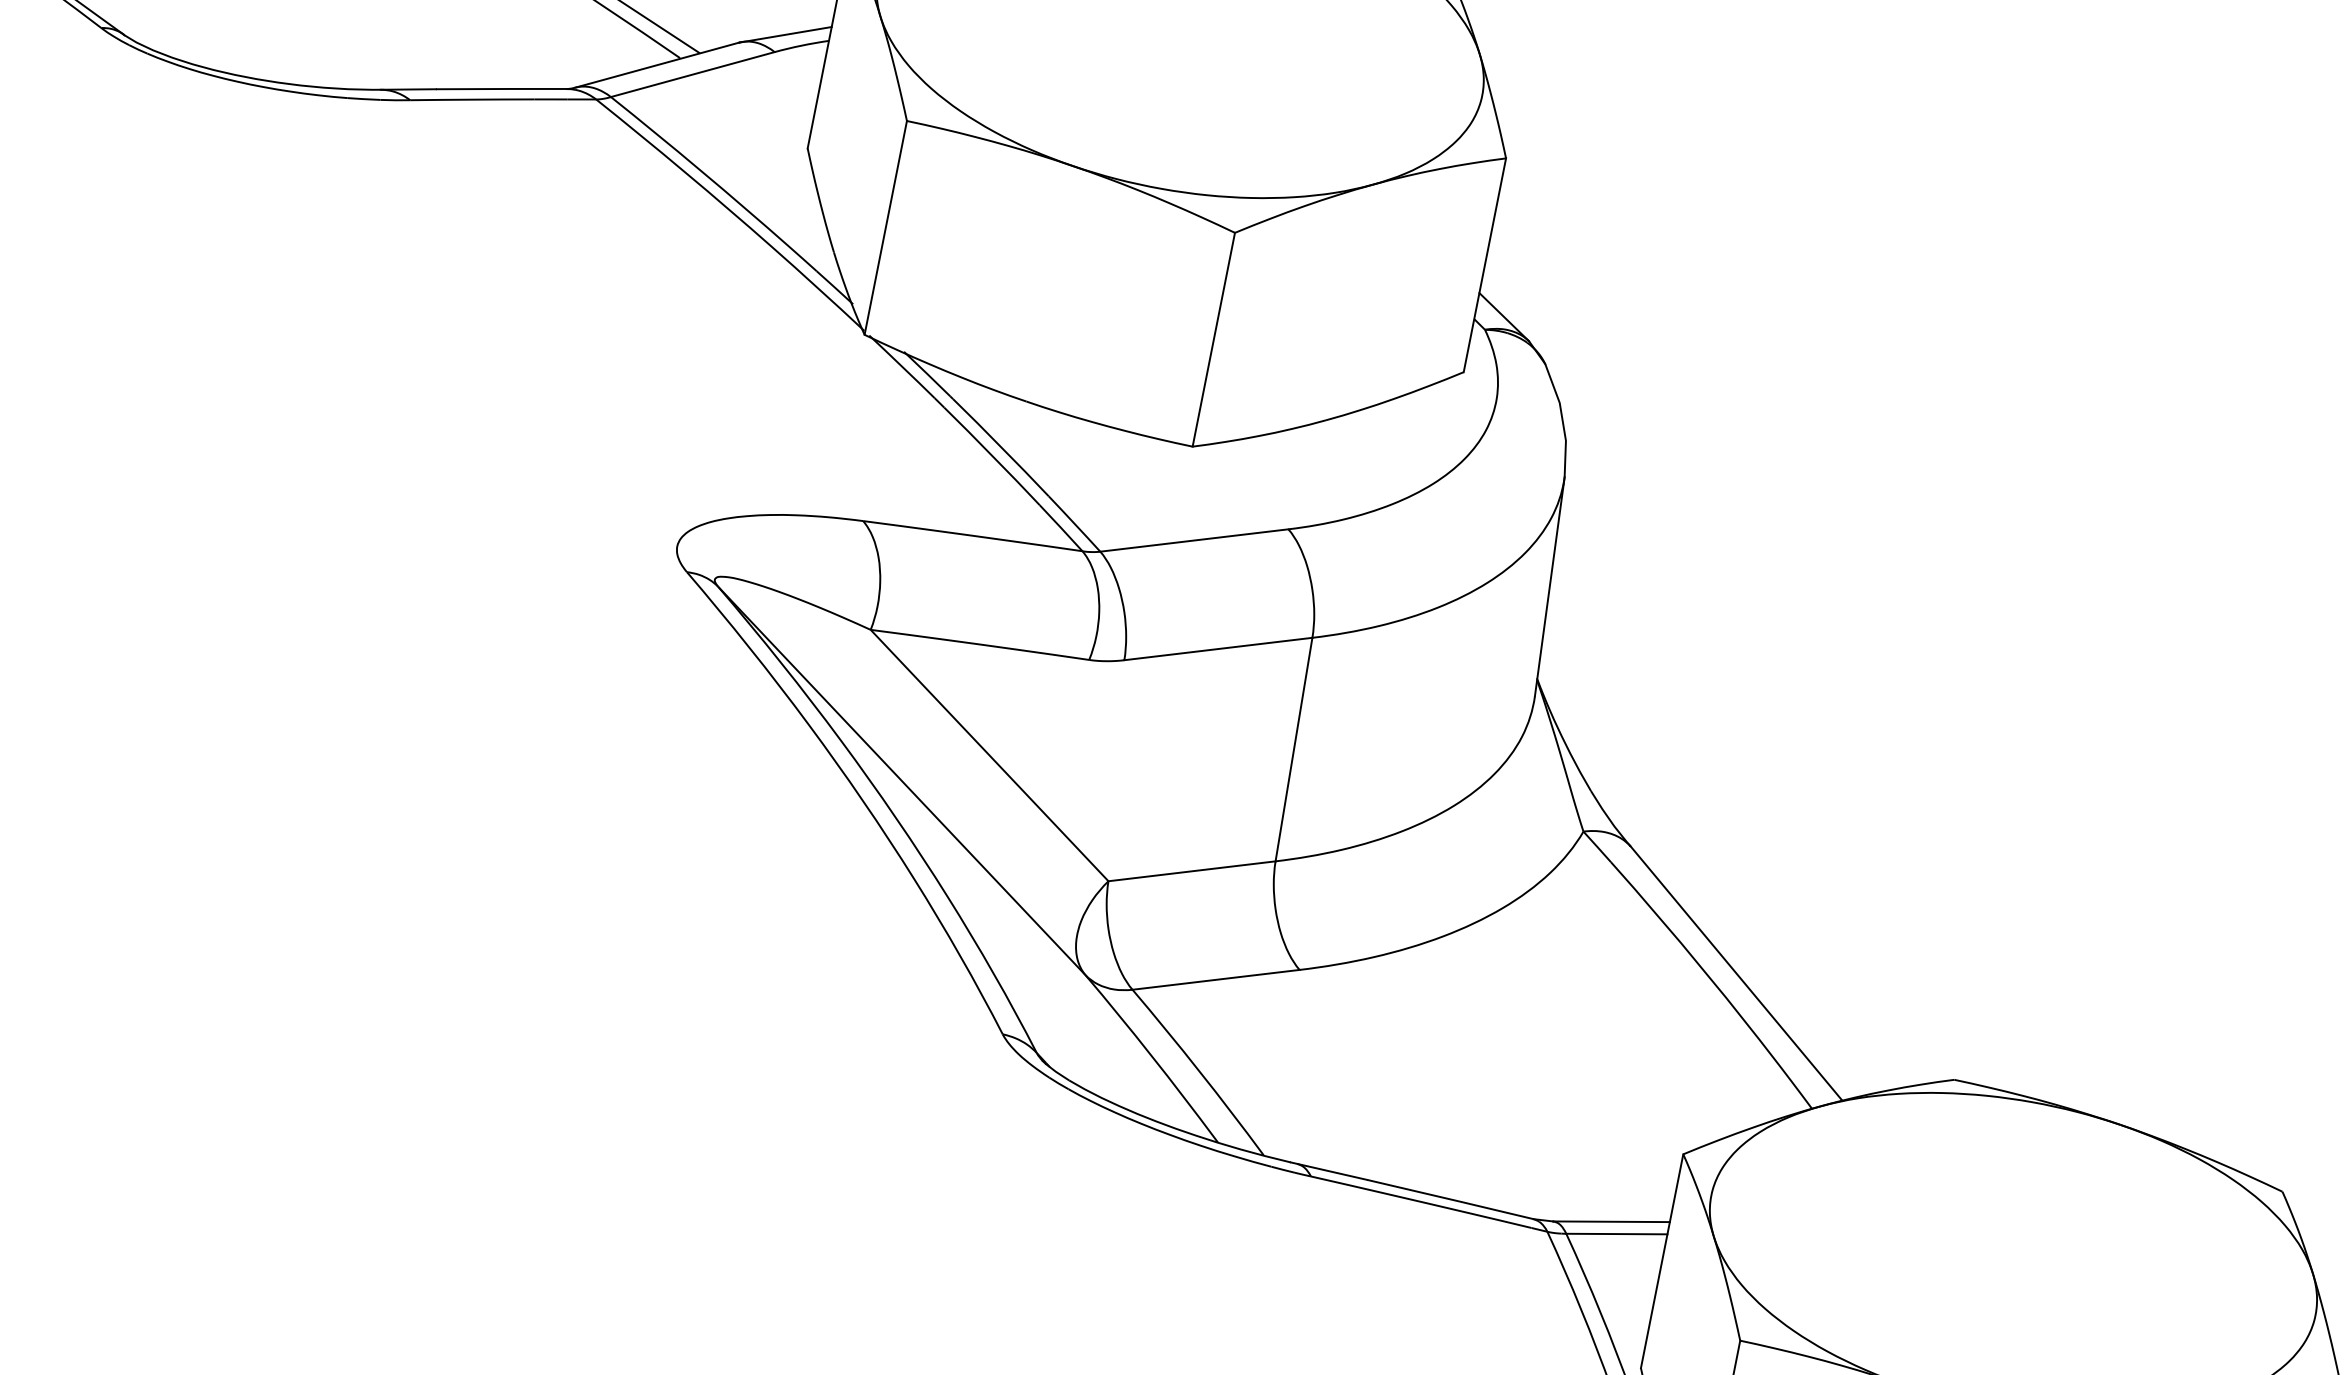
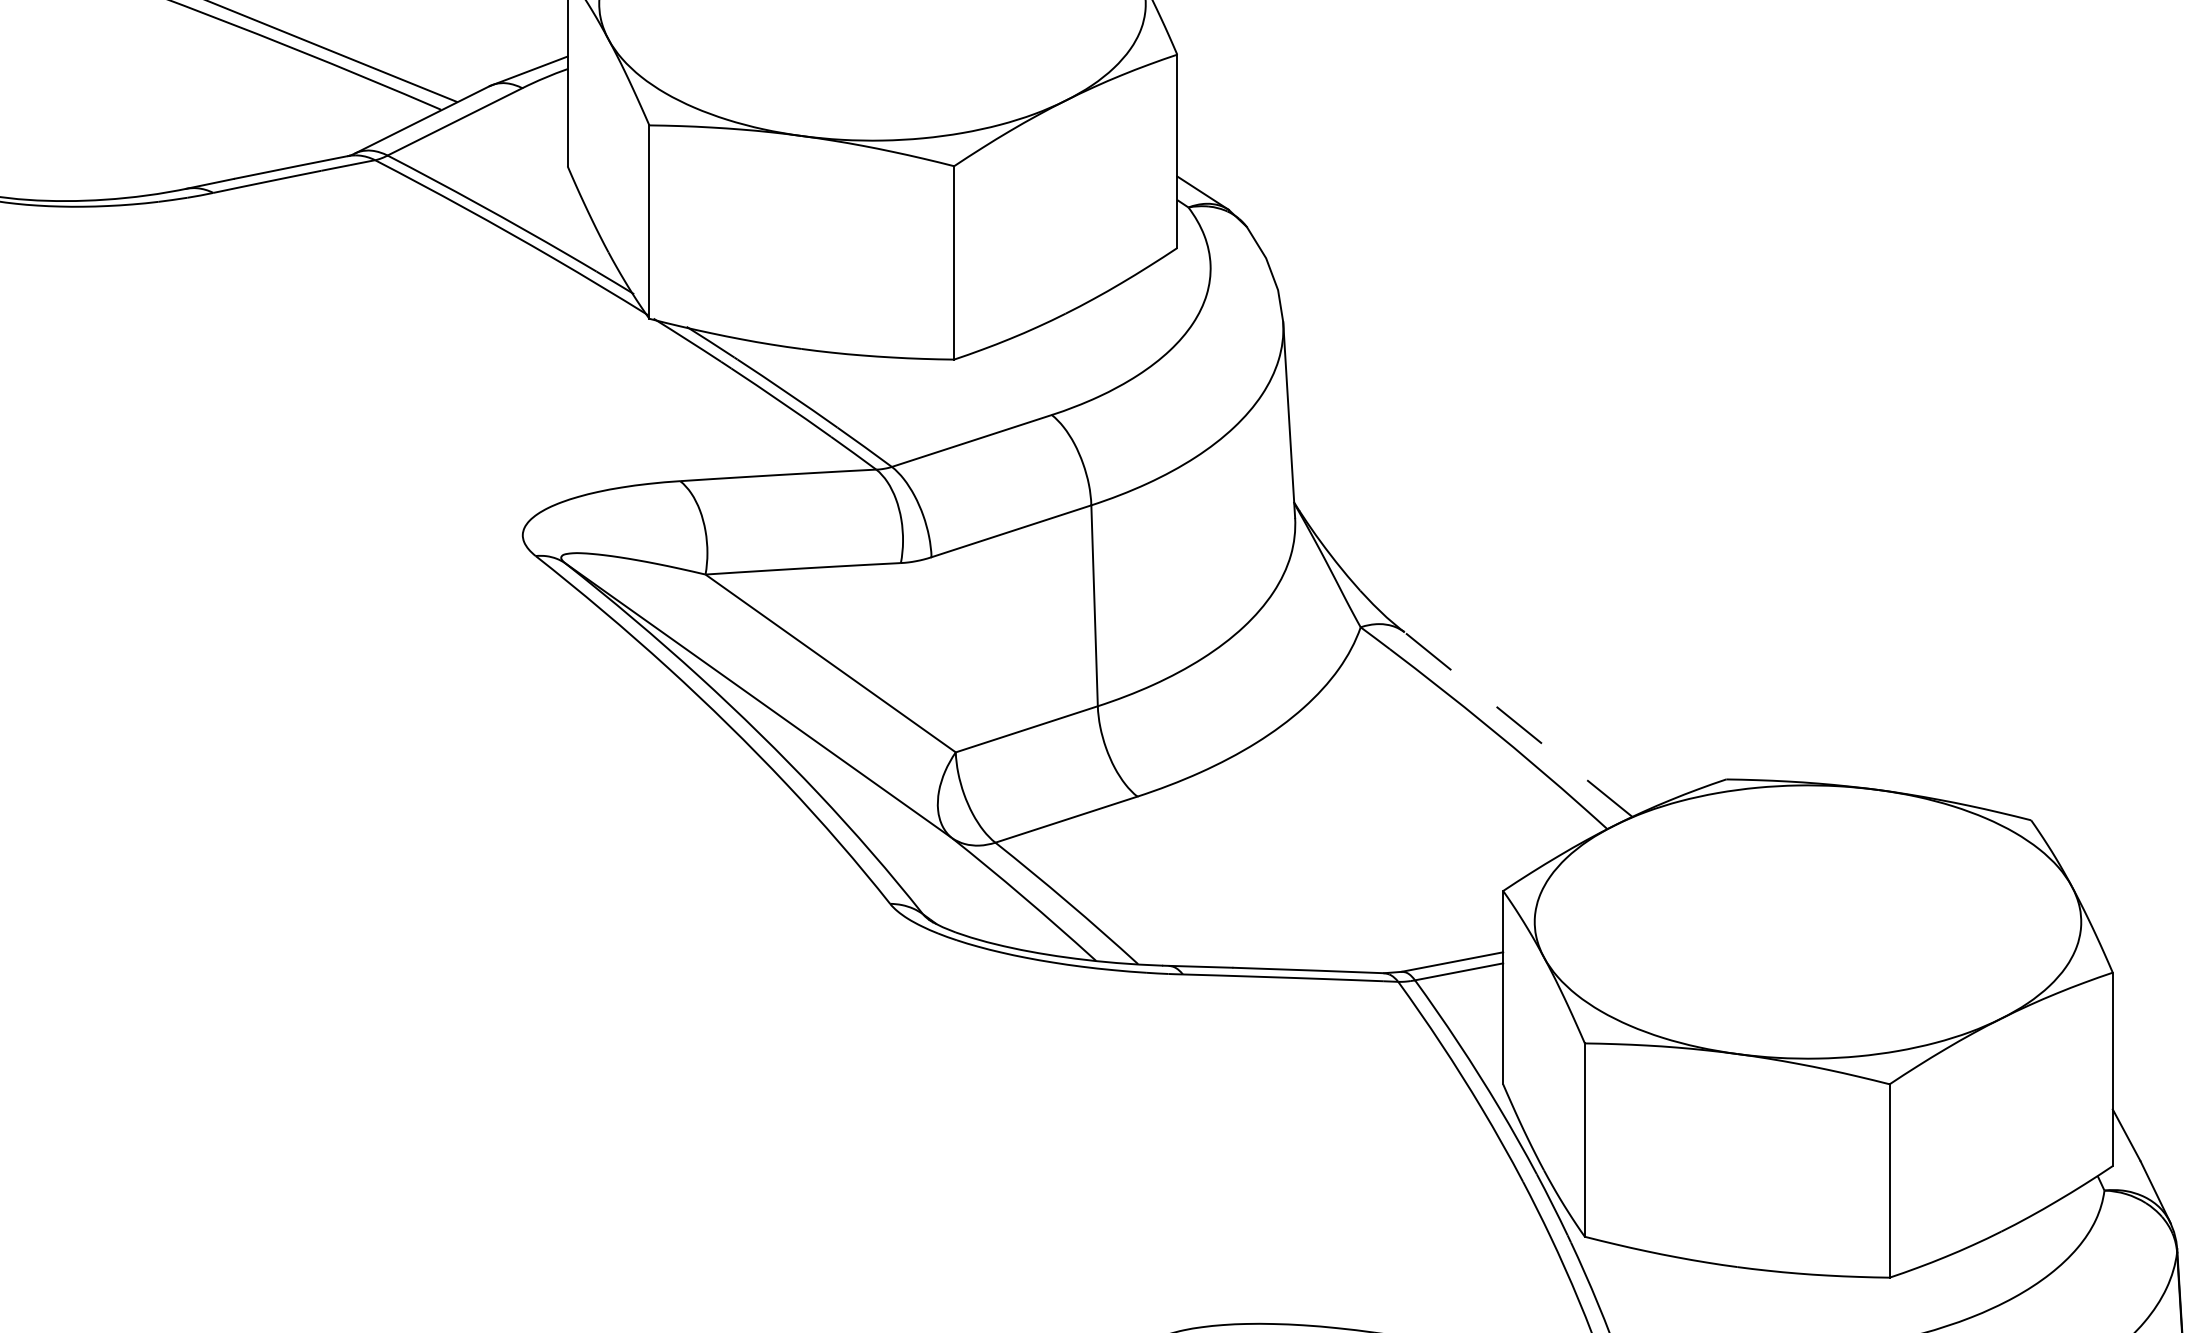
line: (1735, 973) -> (1517, 724), solid -> dashed

